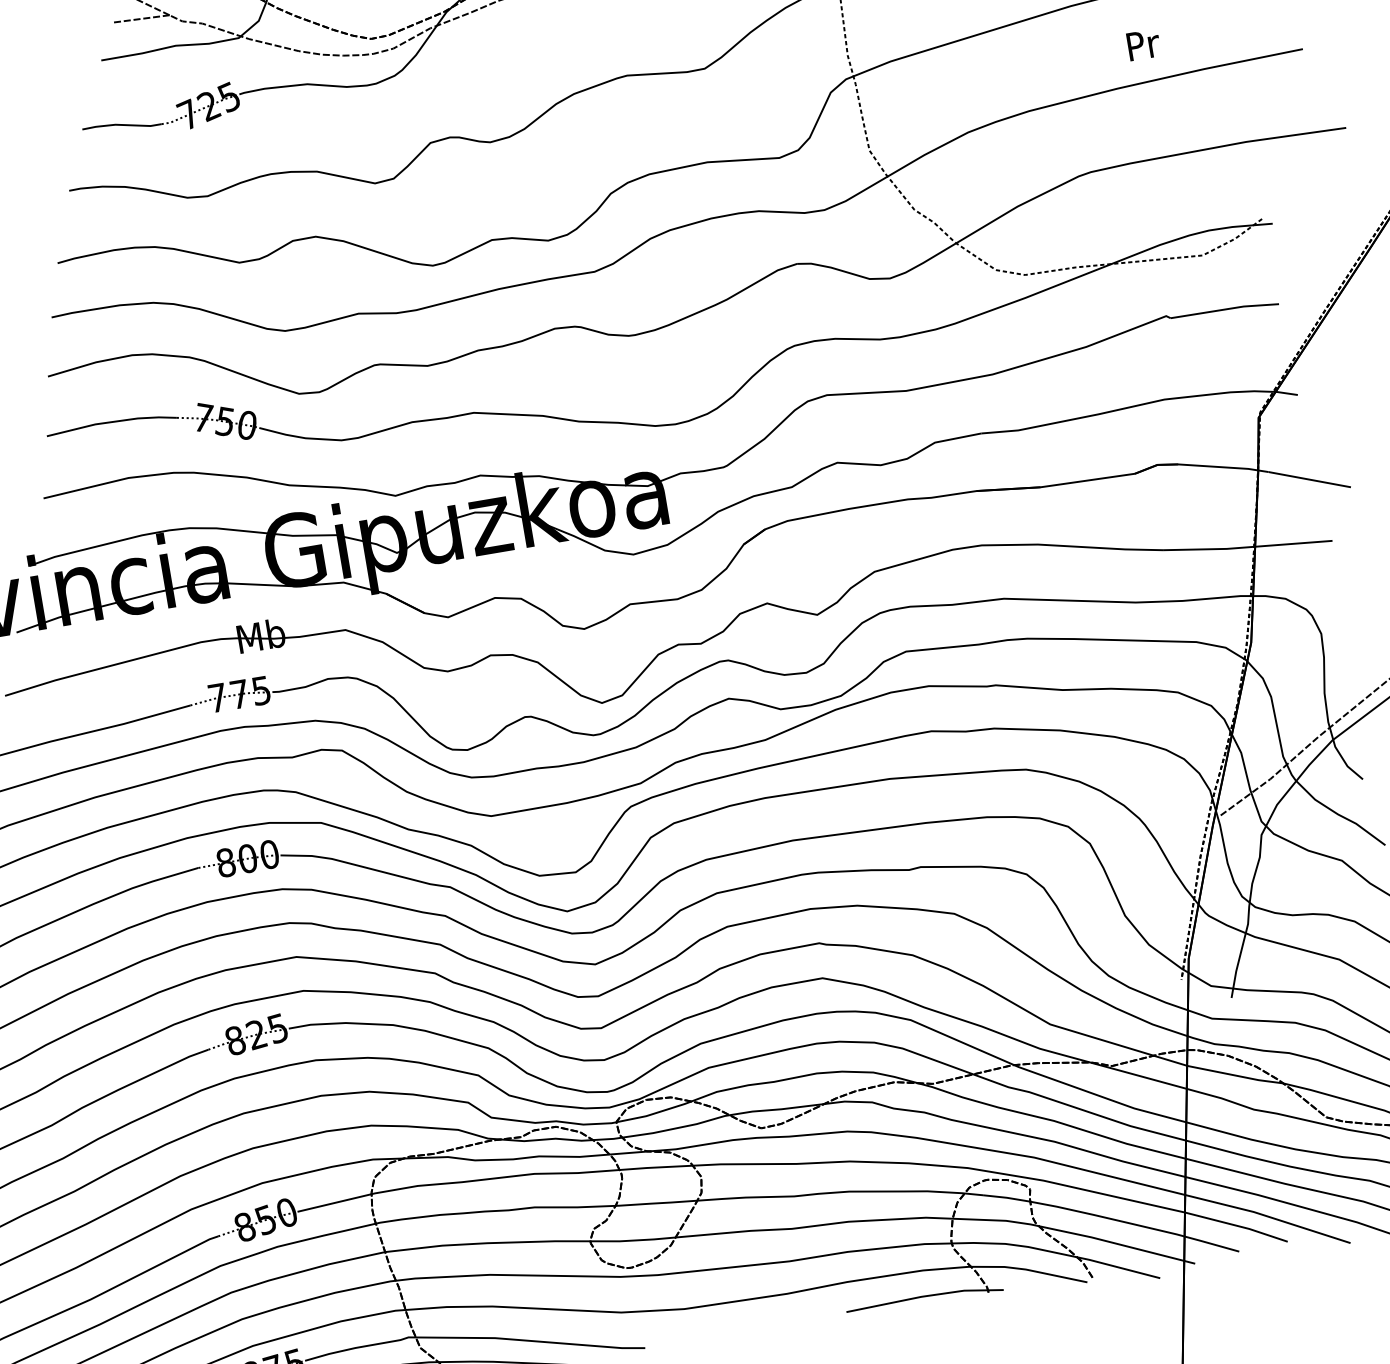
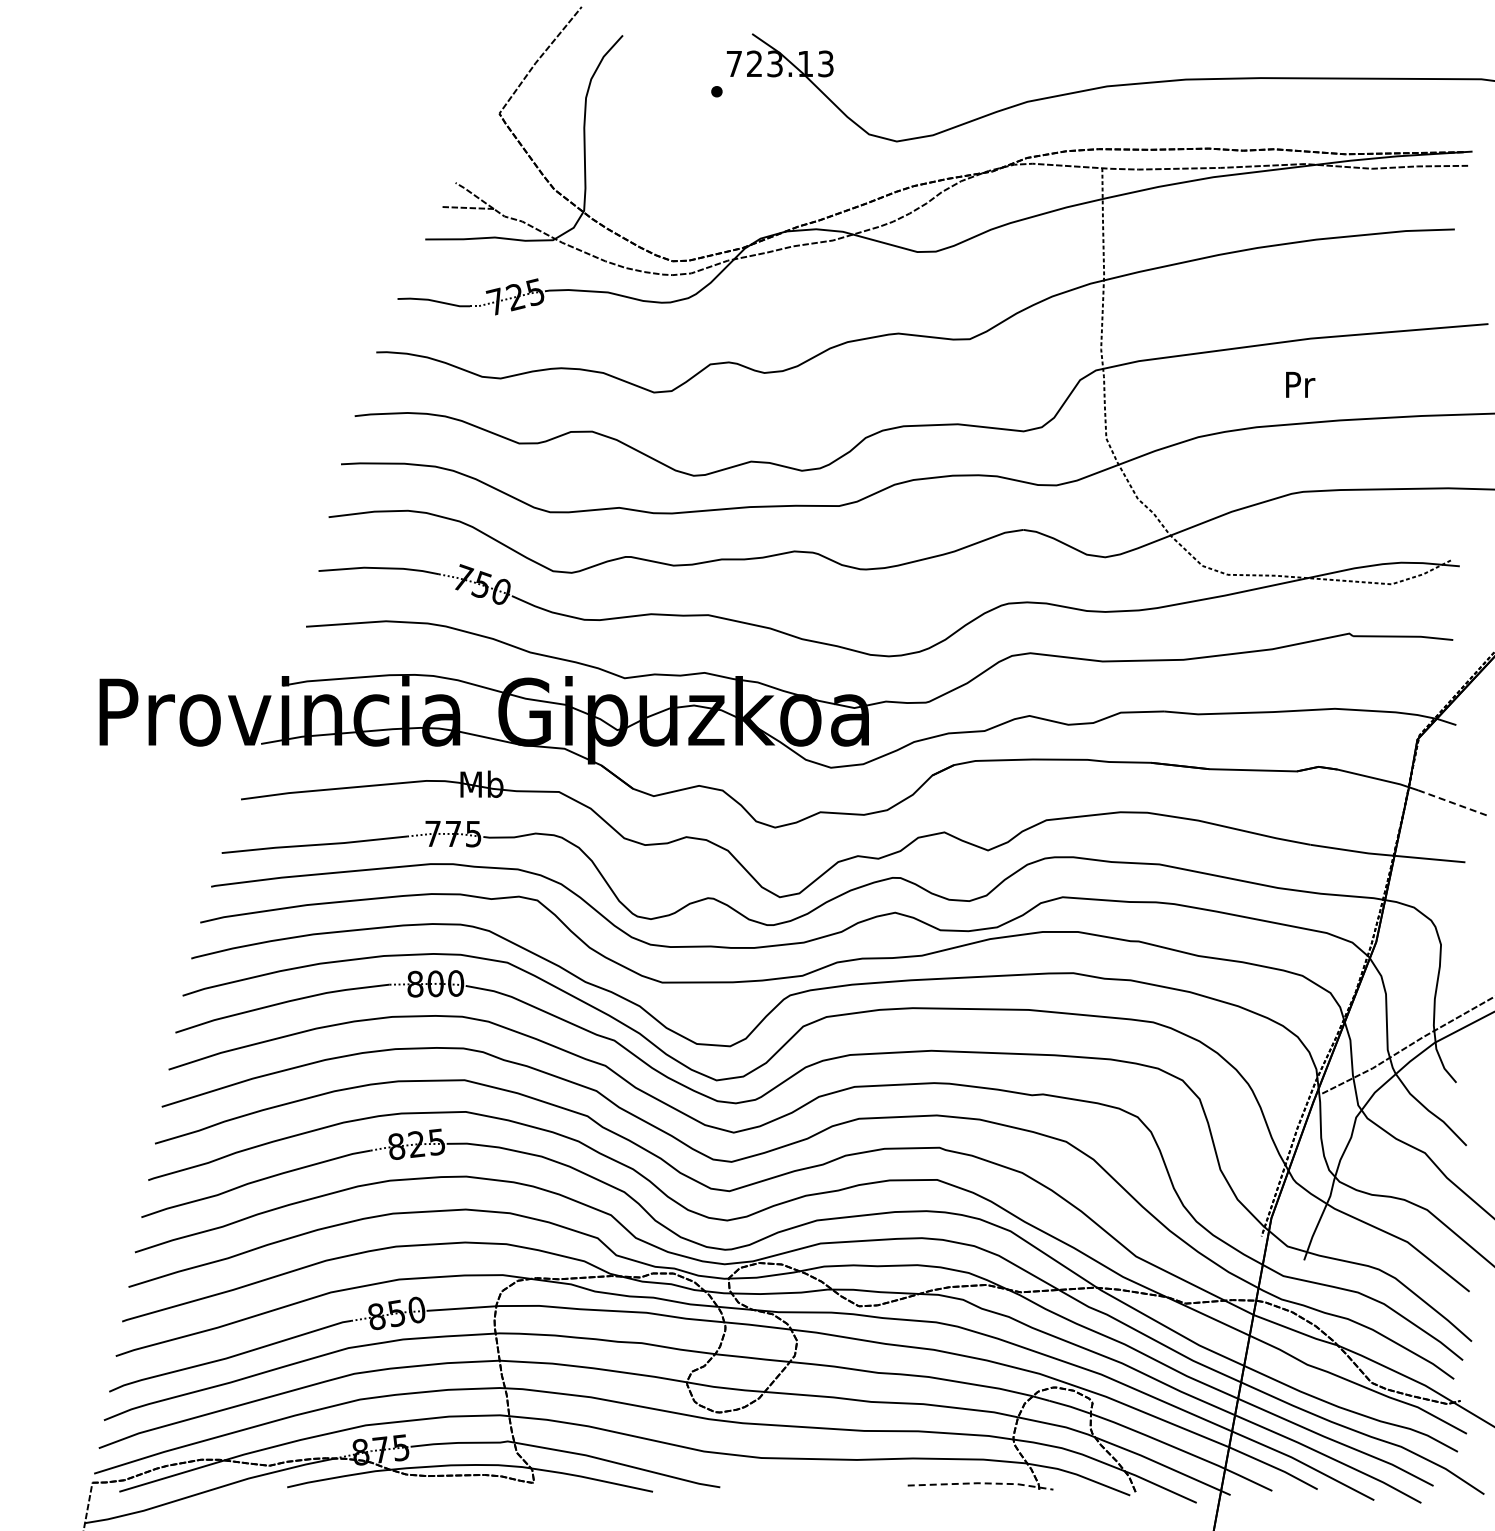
text: (1143, 44) -> (1300, 384), moved
line: (1310, 479) -> (1454, 803), solid -> dashed
line: (924, 1296) -> (980, 1483), solid -> dashed

